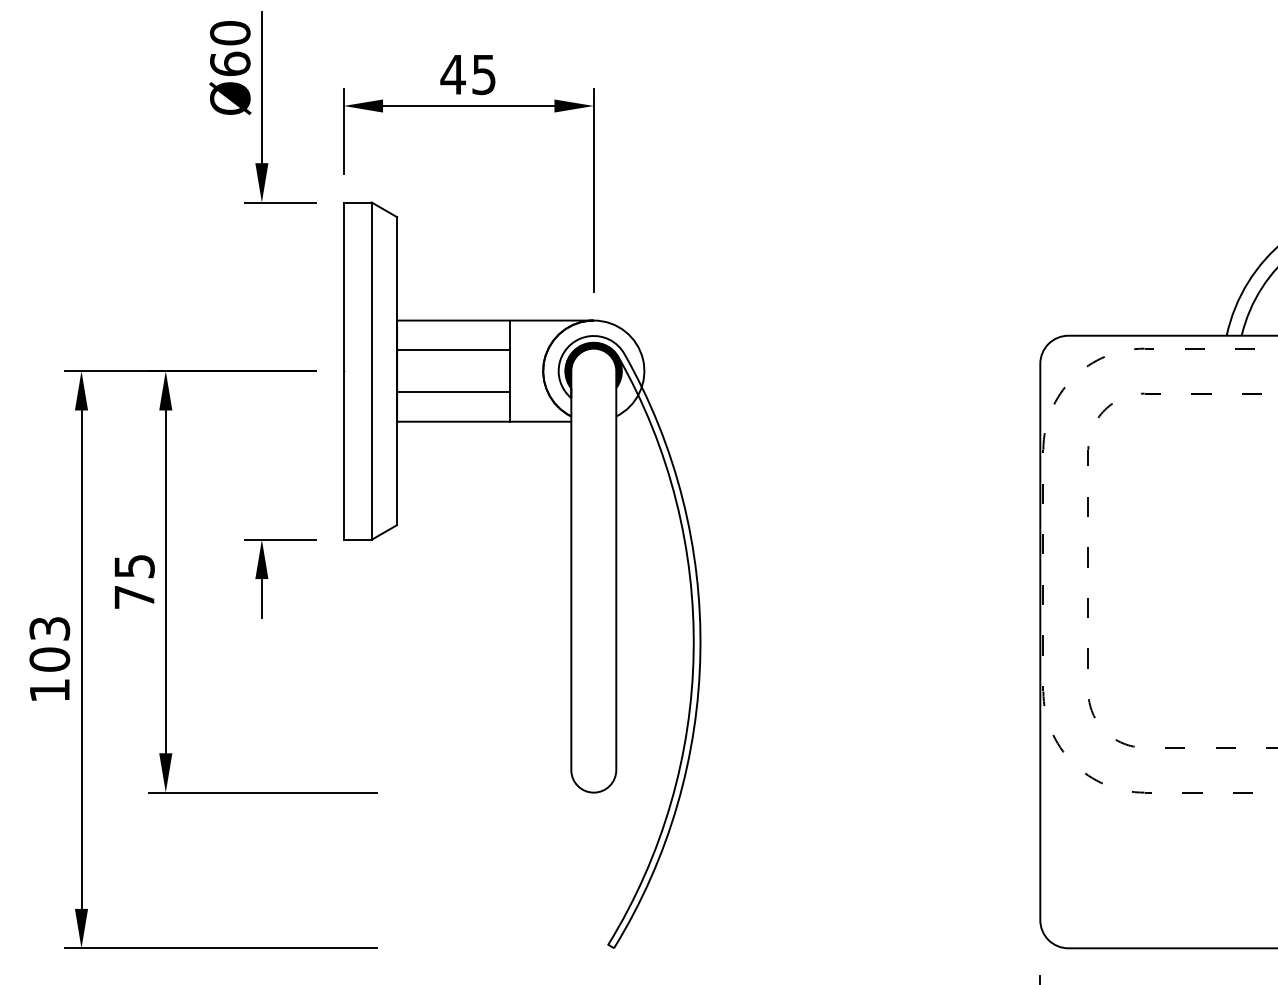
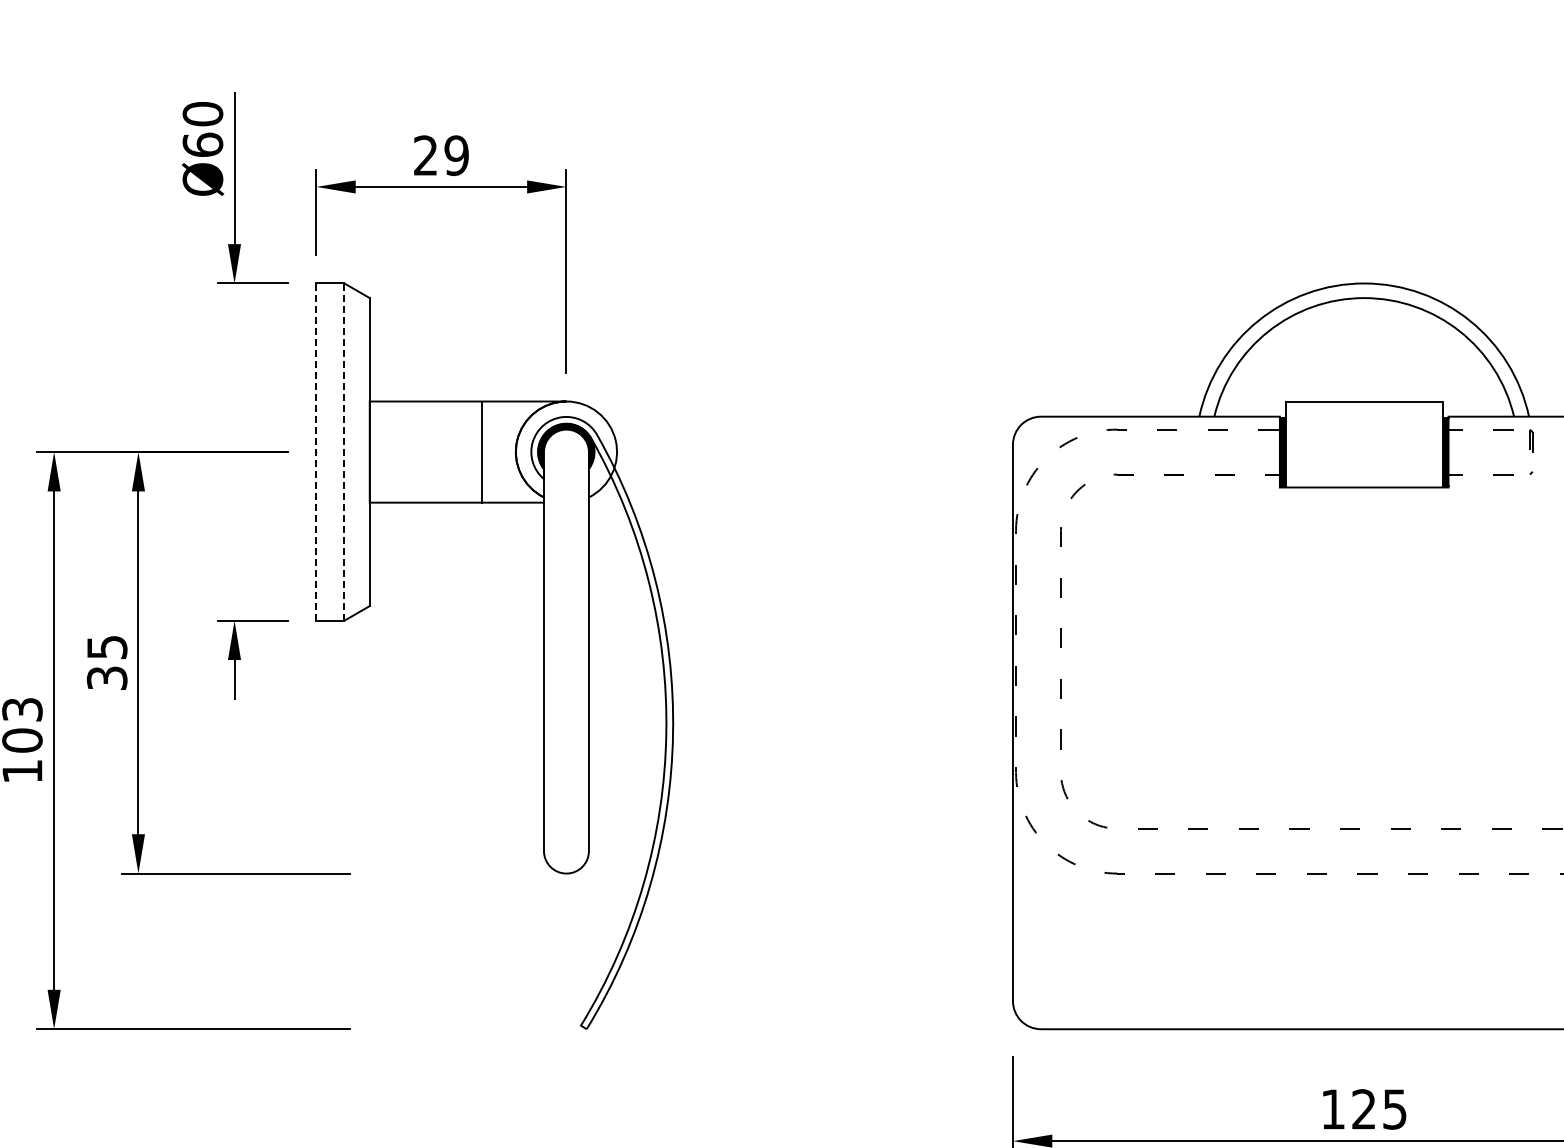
text: (467, 74) -> (440, 155), 45 -> 29
line: (452, 350) -> (425, 431), removed
line: (343, 371) -> (316, 452), solid -> dashed
line: (371, 371) -> (344, 452), solid -> dashed
line: (452, 392) -> (425, 473), removed
text: (133, 596) -> (106, 677), 75 -> 35

